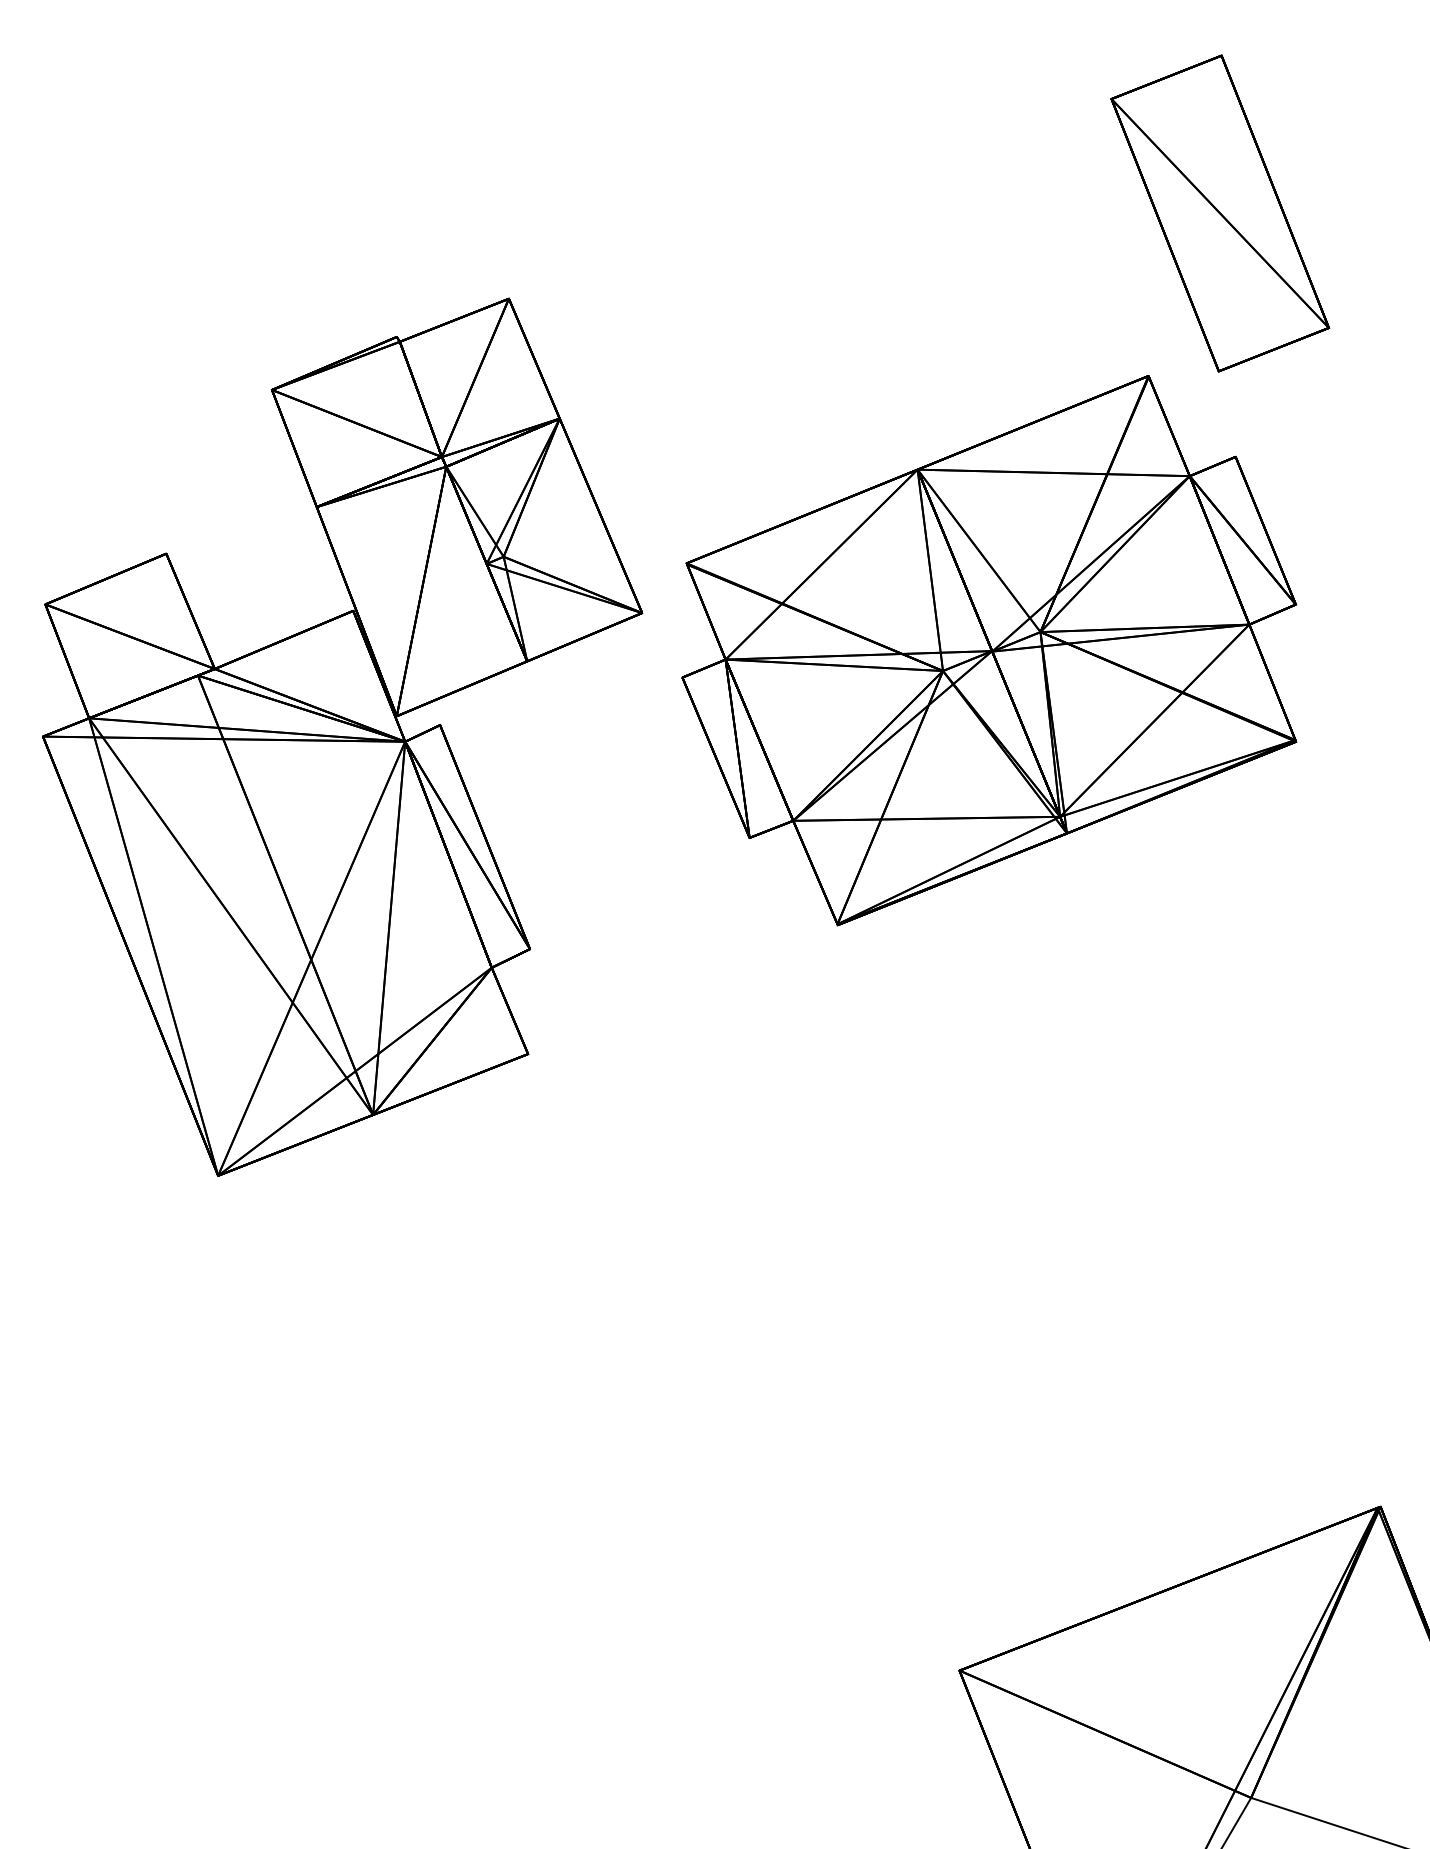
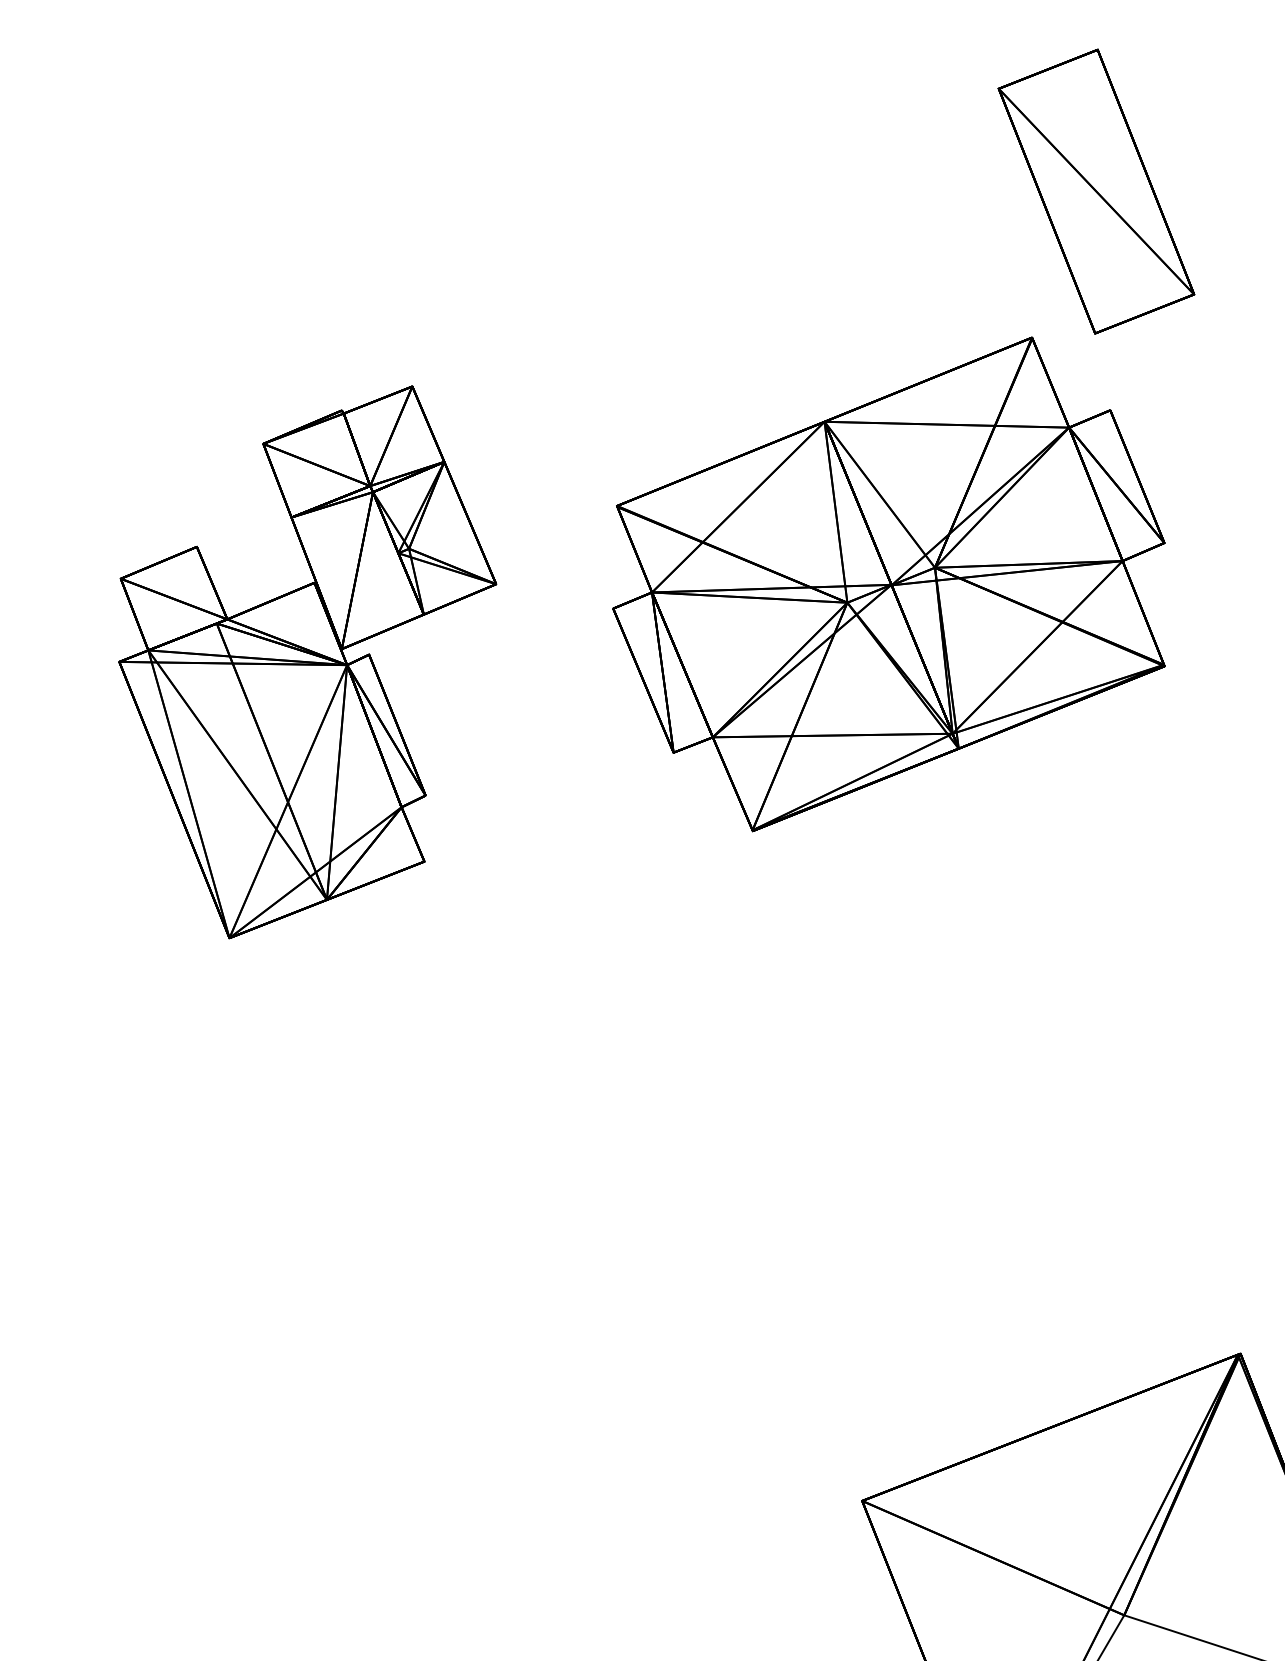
part: (342, 737) -> (307, 662), size x0.7

